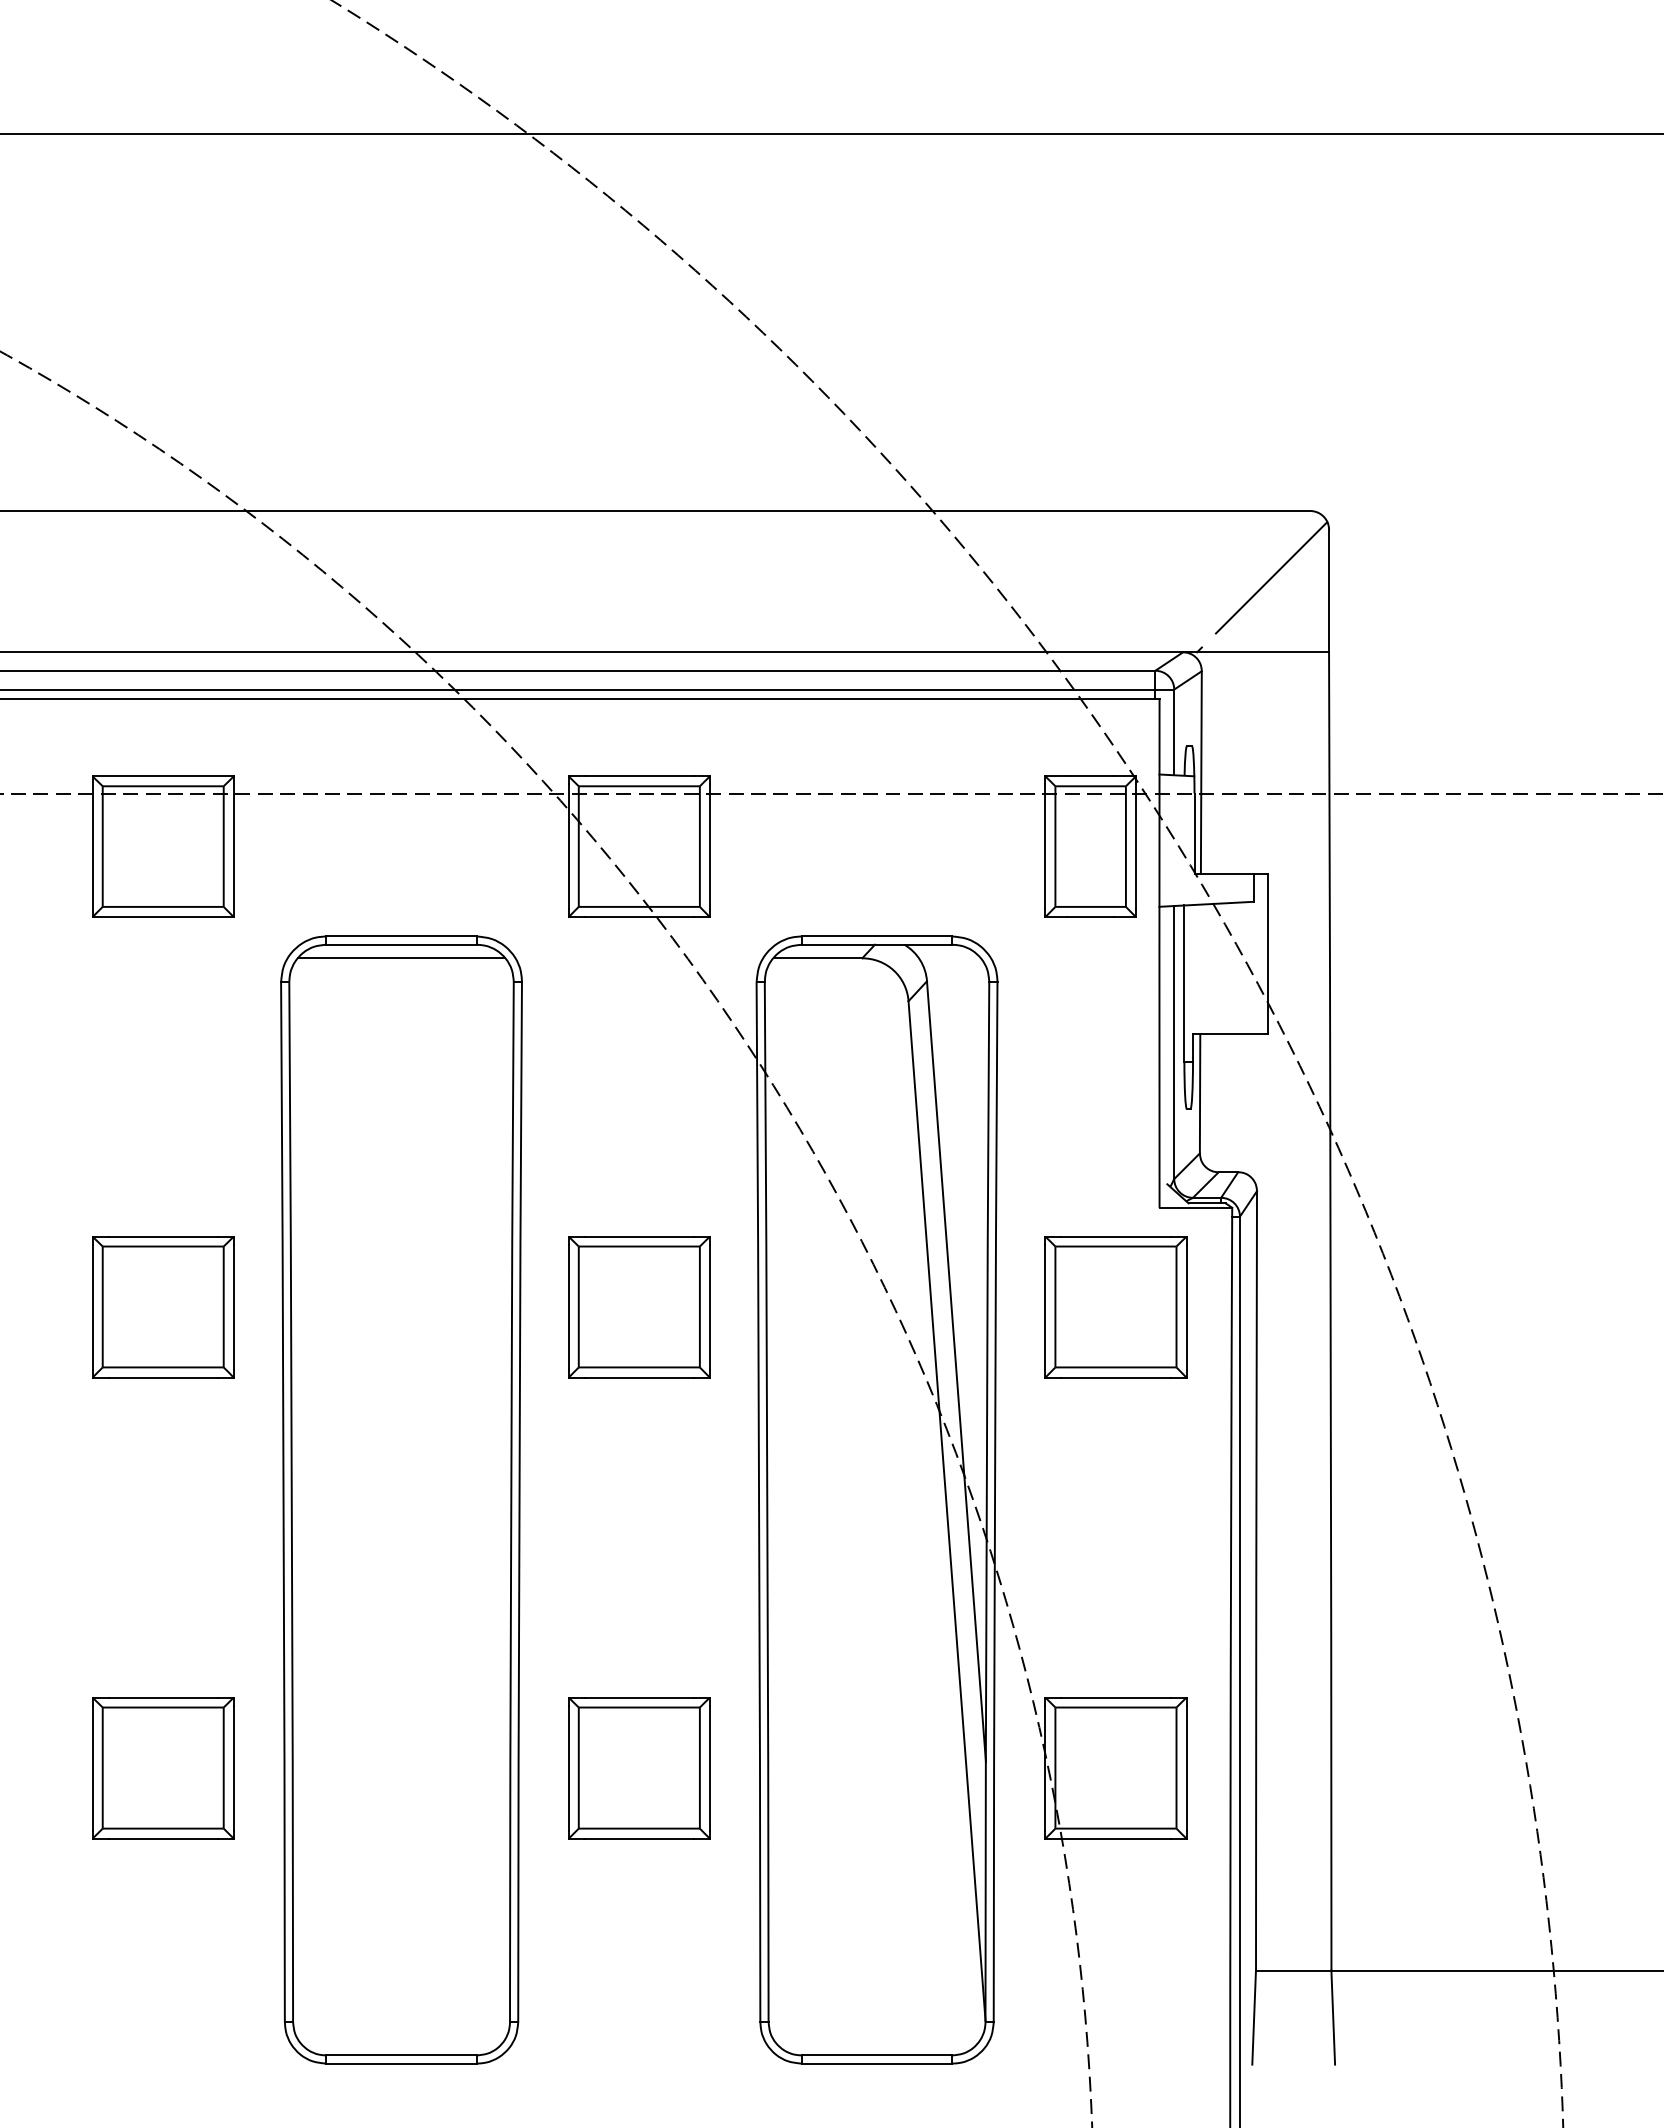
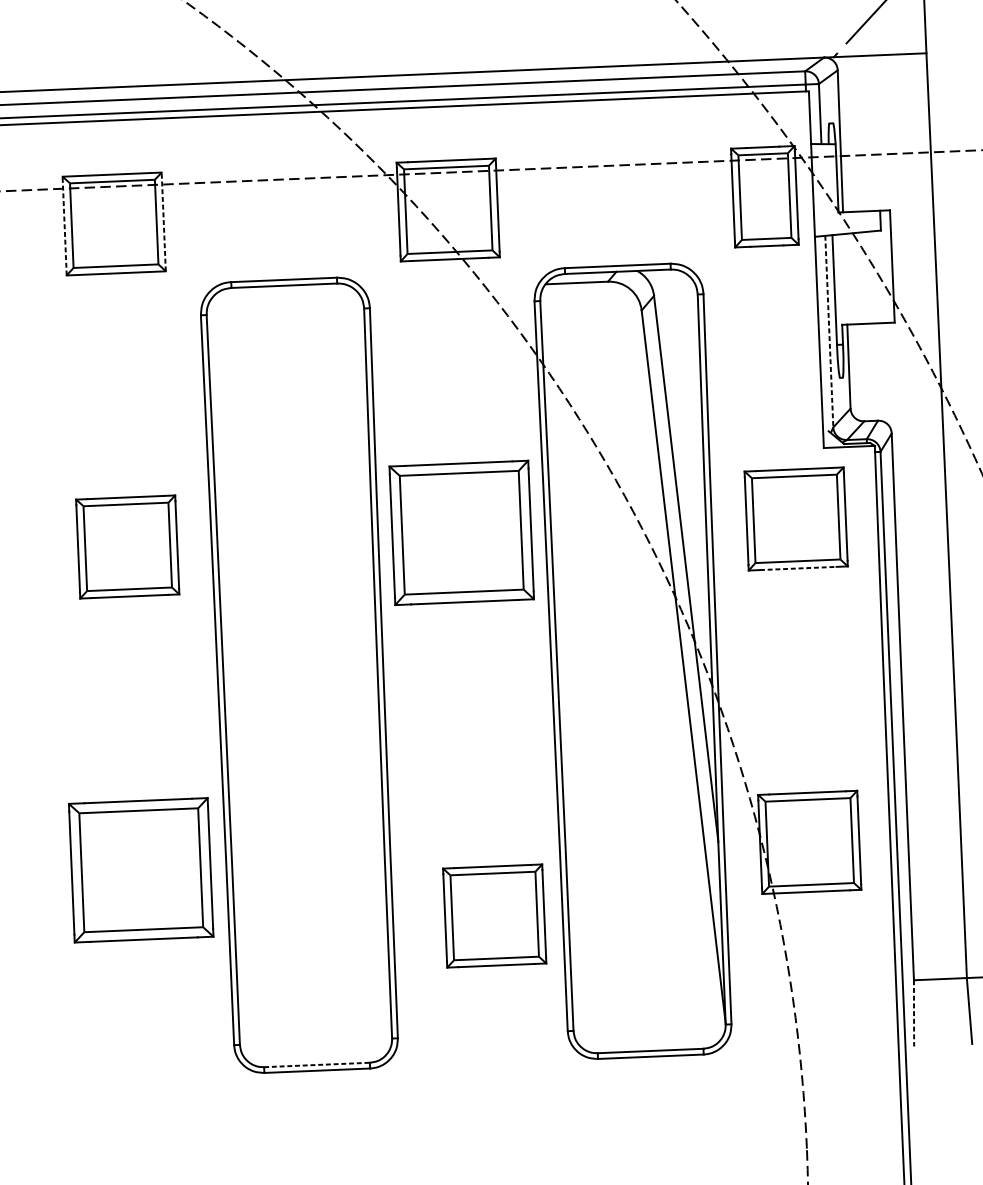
line: (92, 846) -> (64, 225), solid -> dashed
line: (233, 846) -> (163, 221), solid -> dashed
line: (401, 958) -> (284, 295), removed
line: (1174, 1042) -> (829, 331), solid -> dashed
part: (639, 1307) -> (461, 533), size x1.4
line: (1115, 1377) -> (797, 568), solid -> dashed
part: (163, 1768) -> (141, 870), size x1.4
part: (639, 1768) -> (494, 916), moved
line: (1254, 2018) -> (914, 1013), solid -> dashed
line: (402, 2055) -> (317, 1065), solid -> dashed

